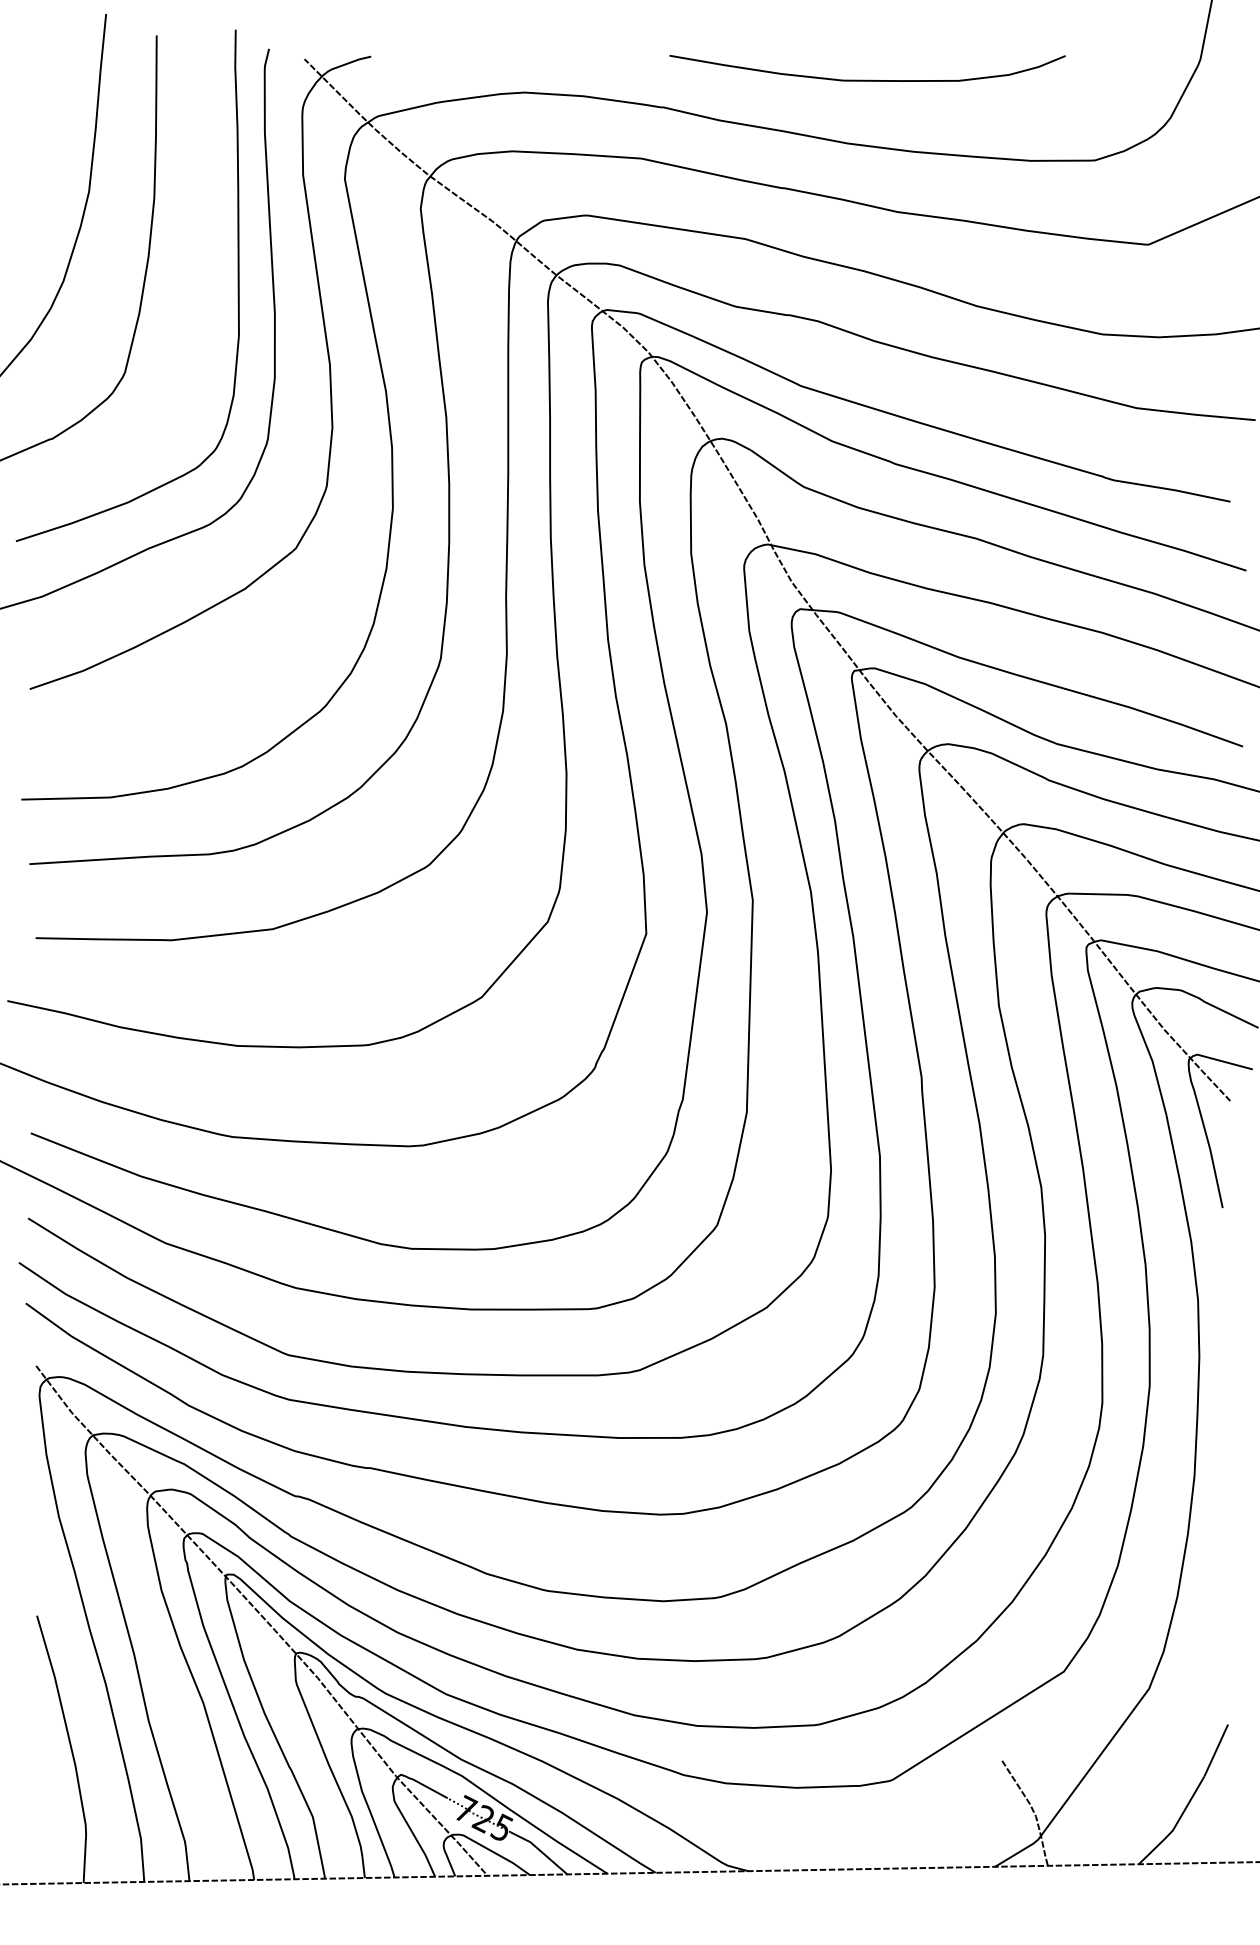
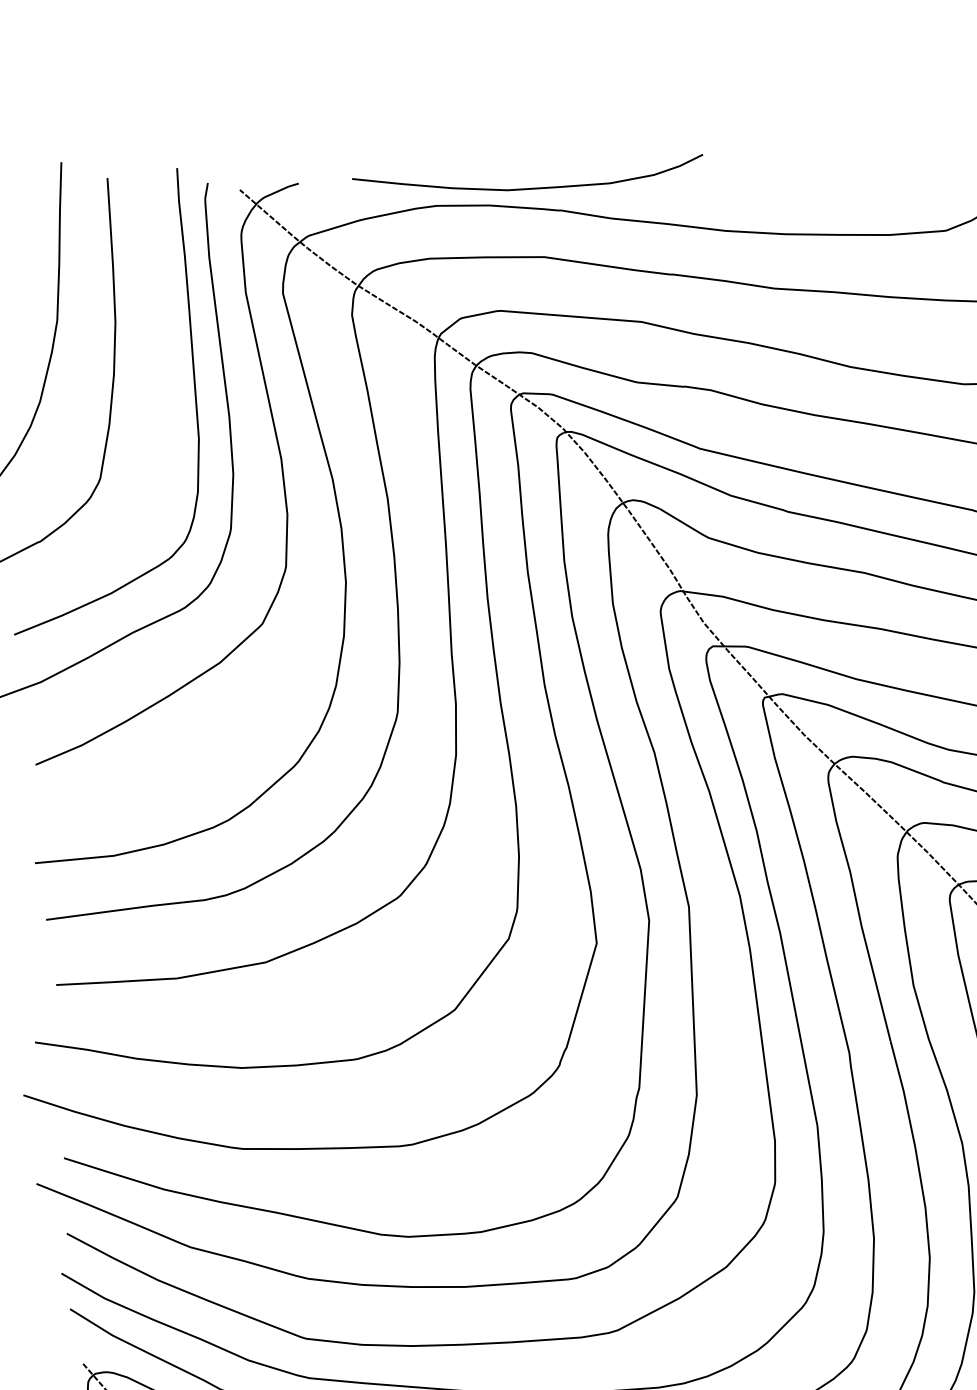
curve: (867, 79) -> (528, 187), moved

